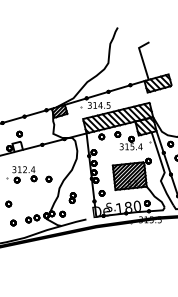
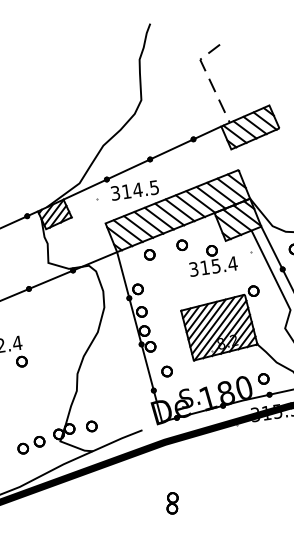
line: (142, 58) -> (210, 80), solid -> dashed
part: (48, 178) -> (51, 356), removed
part: (72, 197) -> (172, 502), moved

